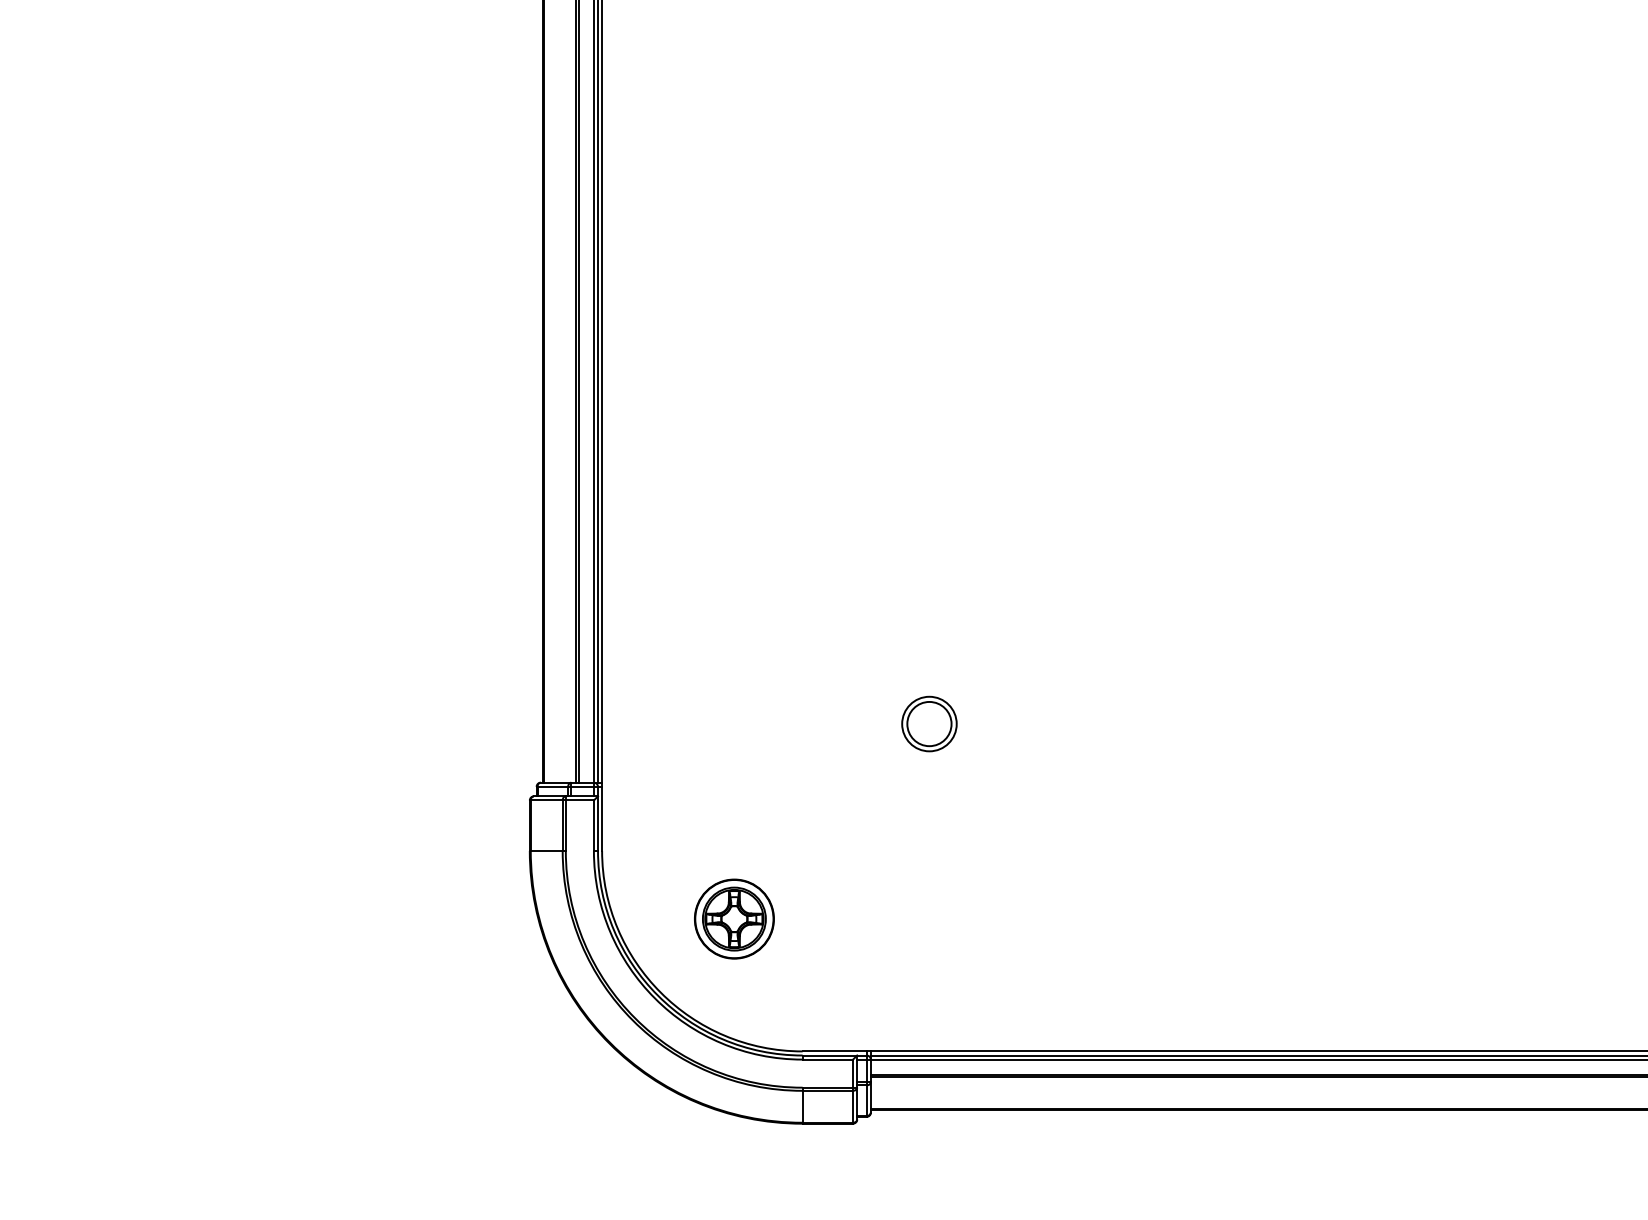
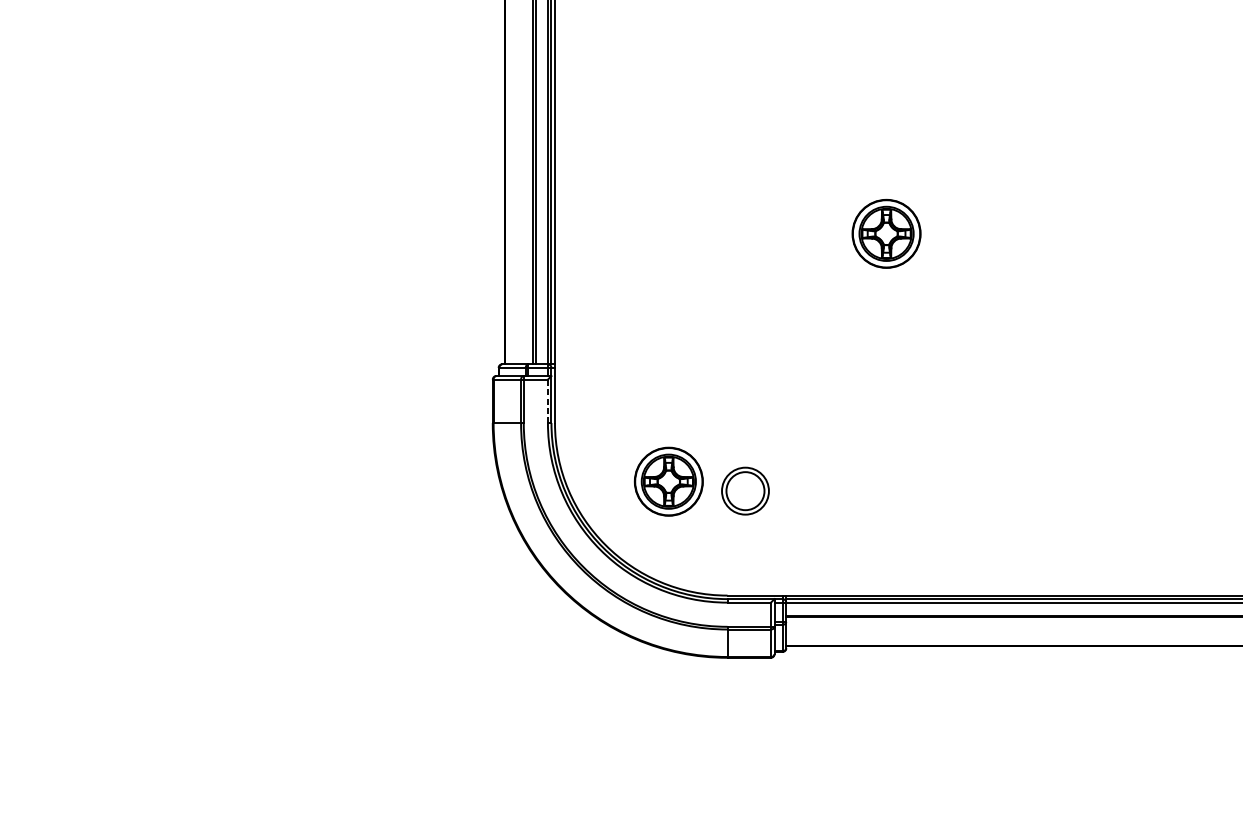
part: (987, 630) -> (886, 233), added
part: (929, 723) -> (745, 490), moved
line: (593, 826) -> (547, 402), solid -> dashed

